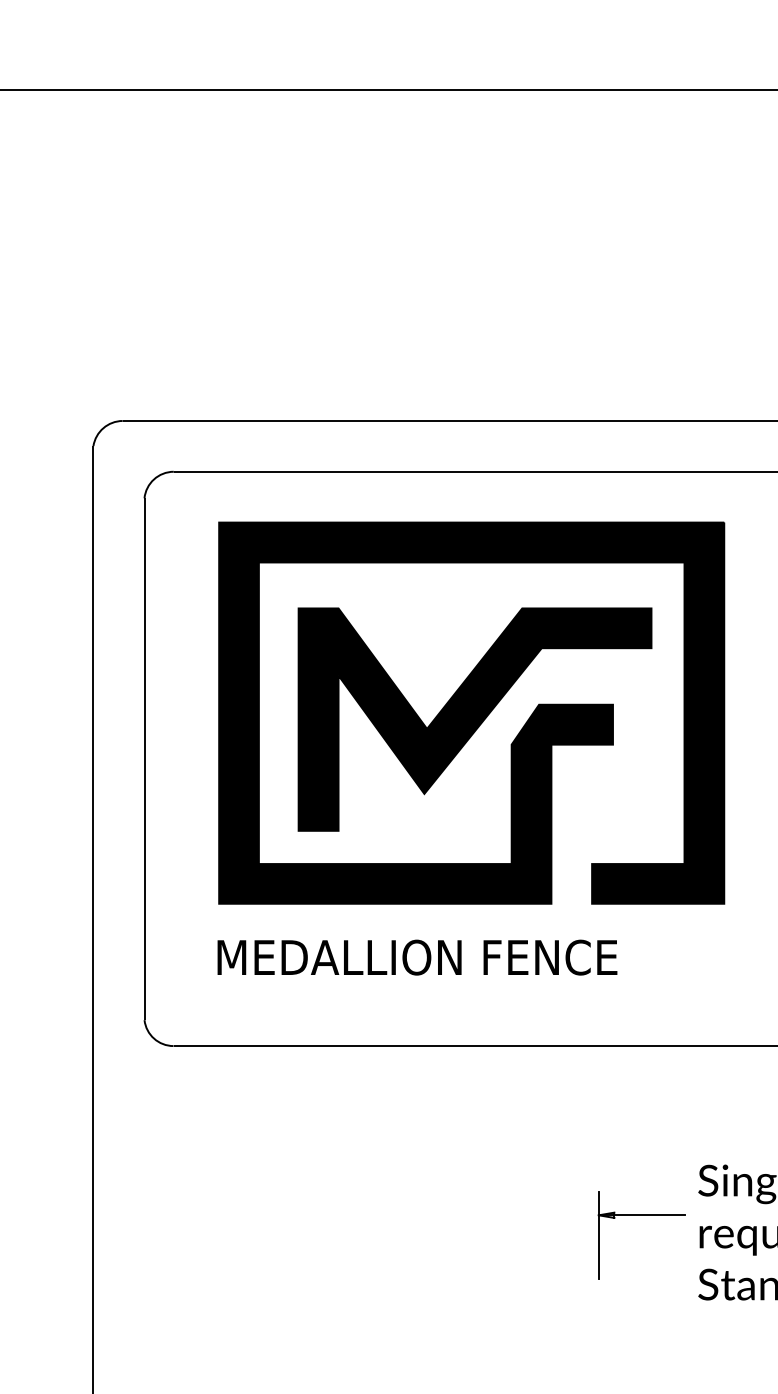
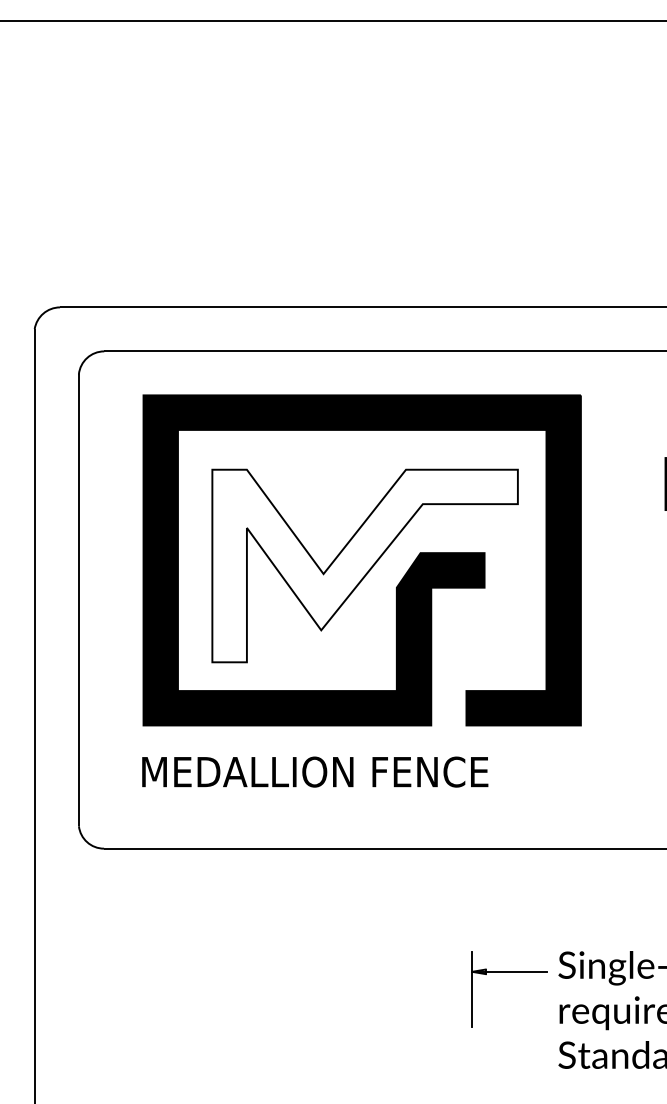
fill: (474, 719) -> (364, 565), removed
part: (641, 1215) -> (509, 972), moved

